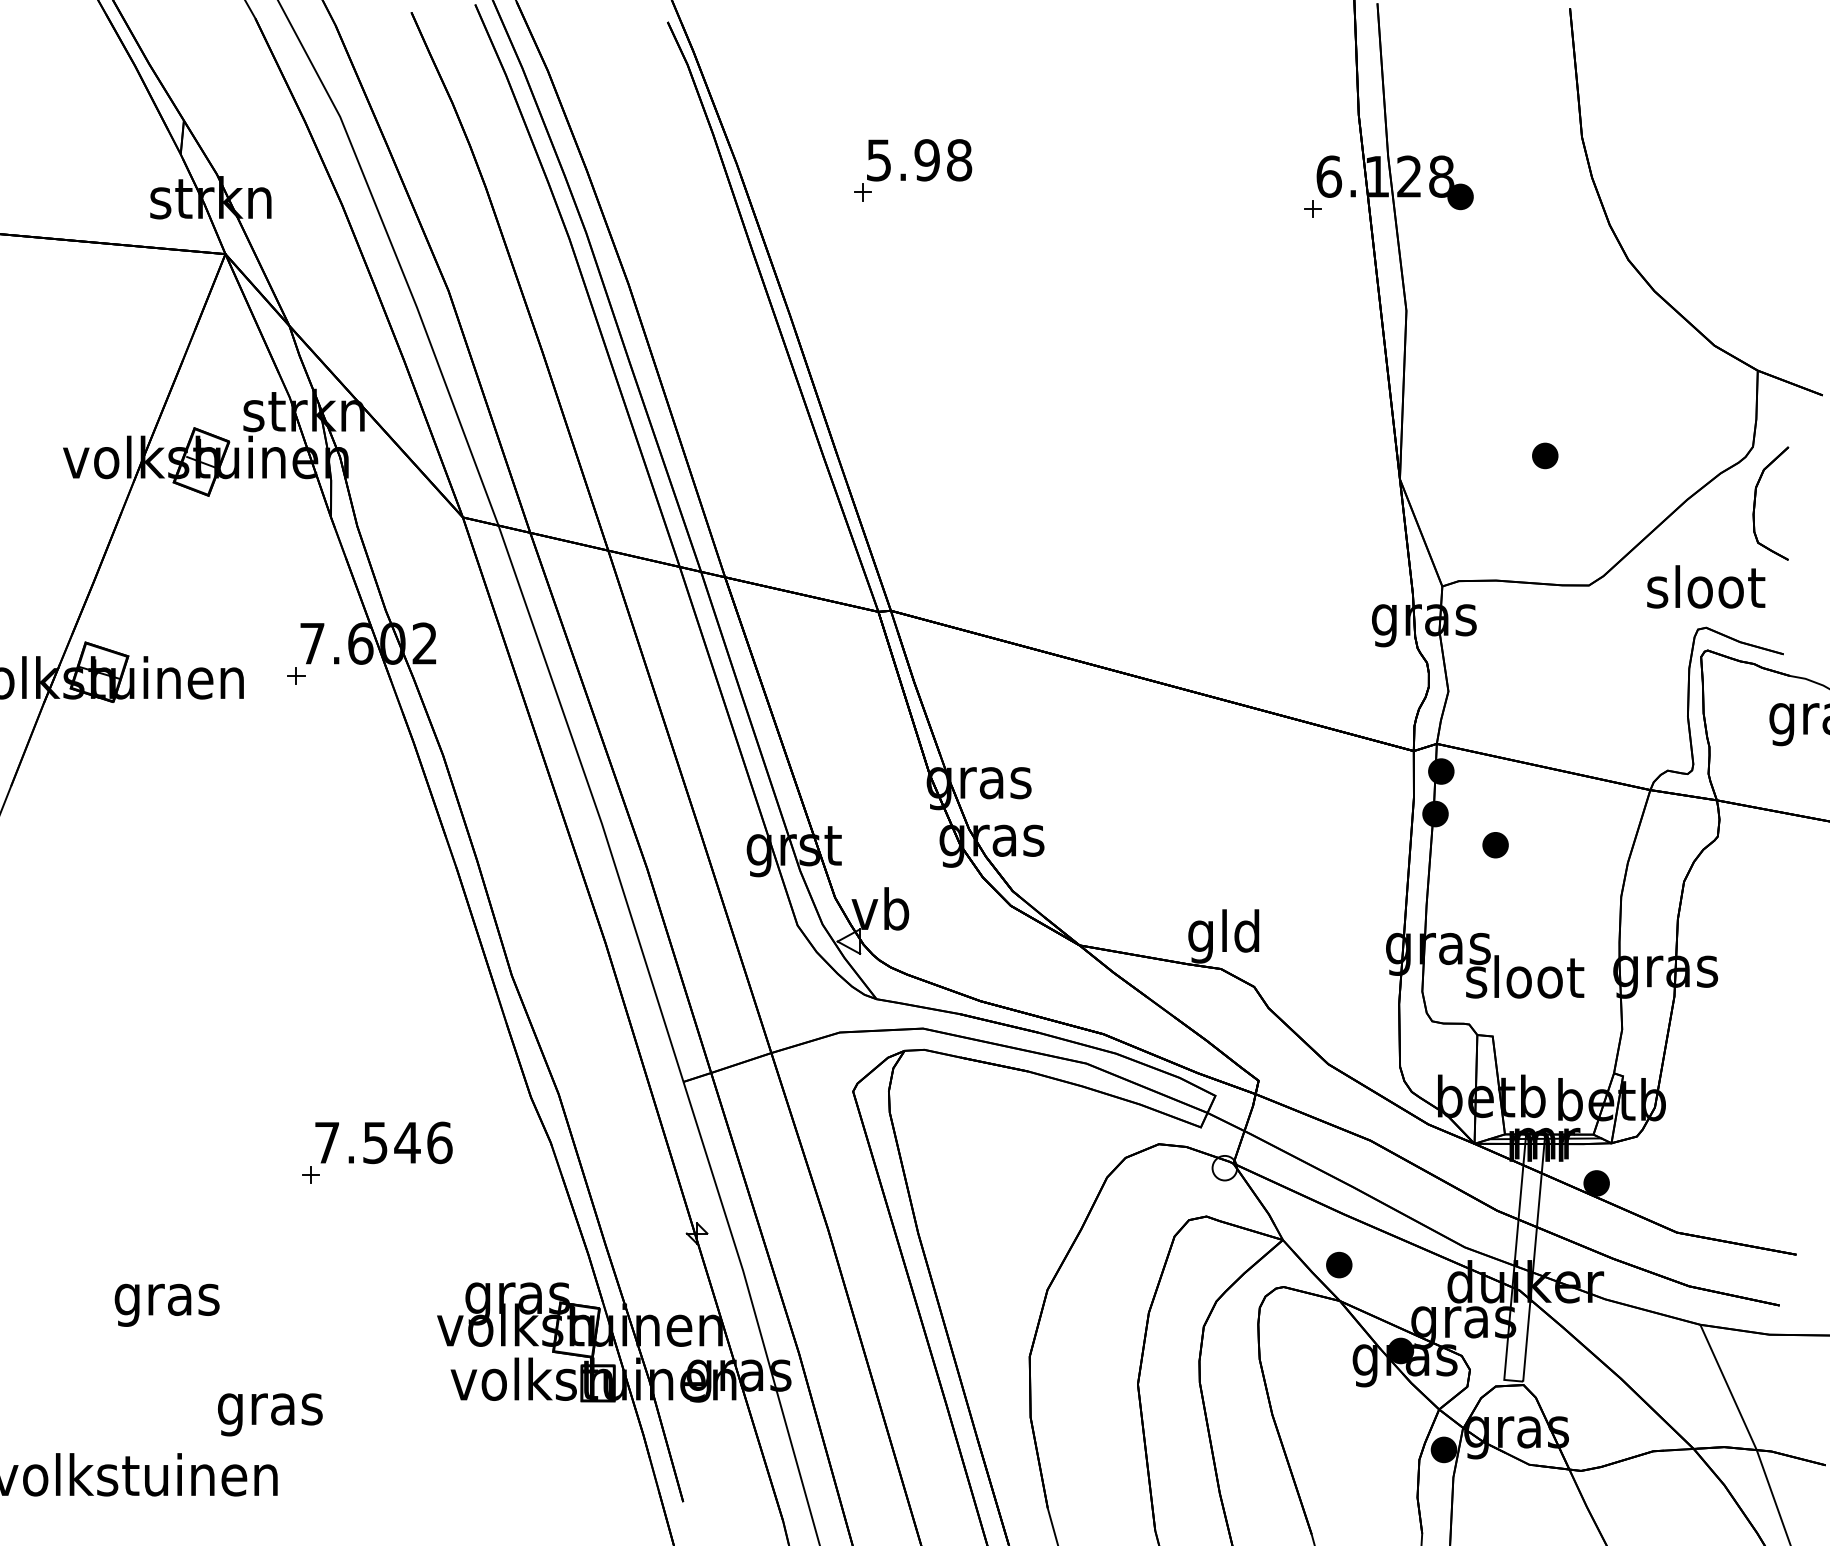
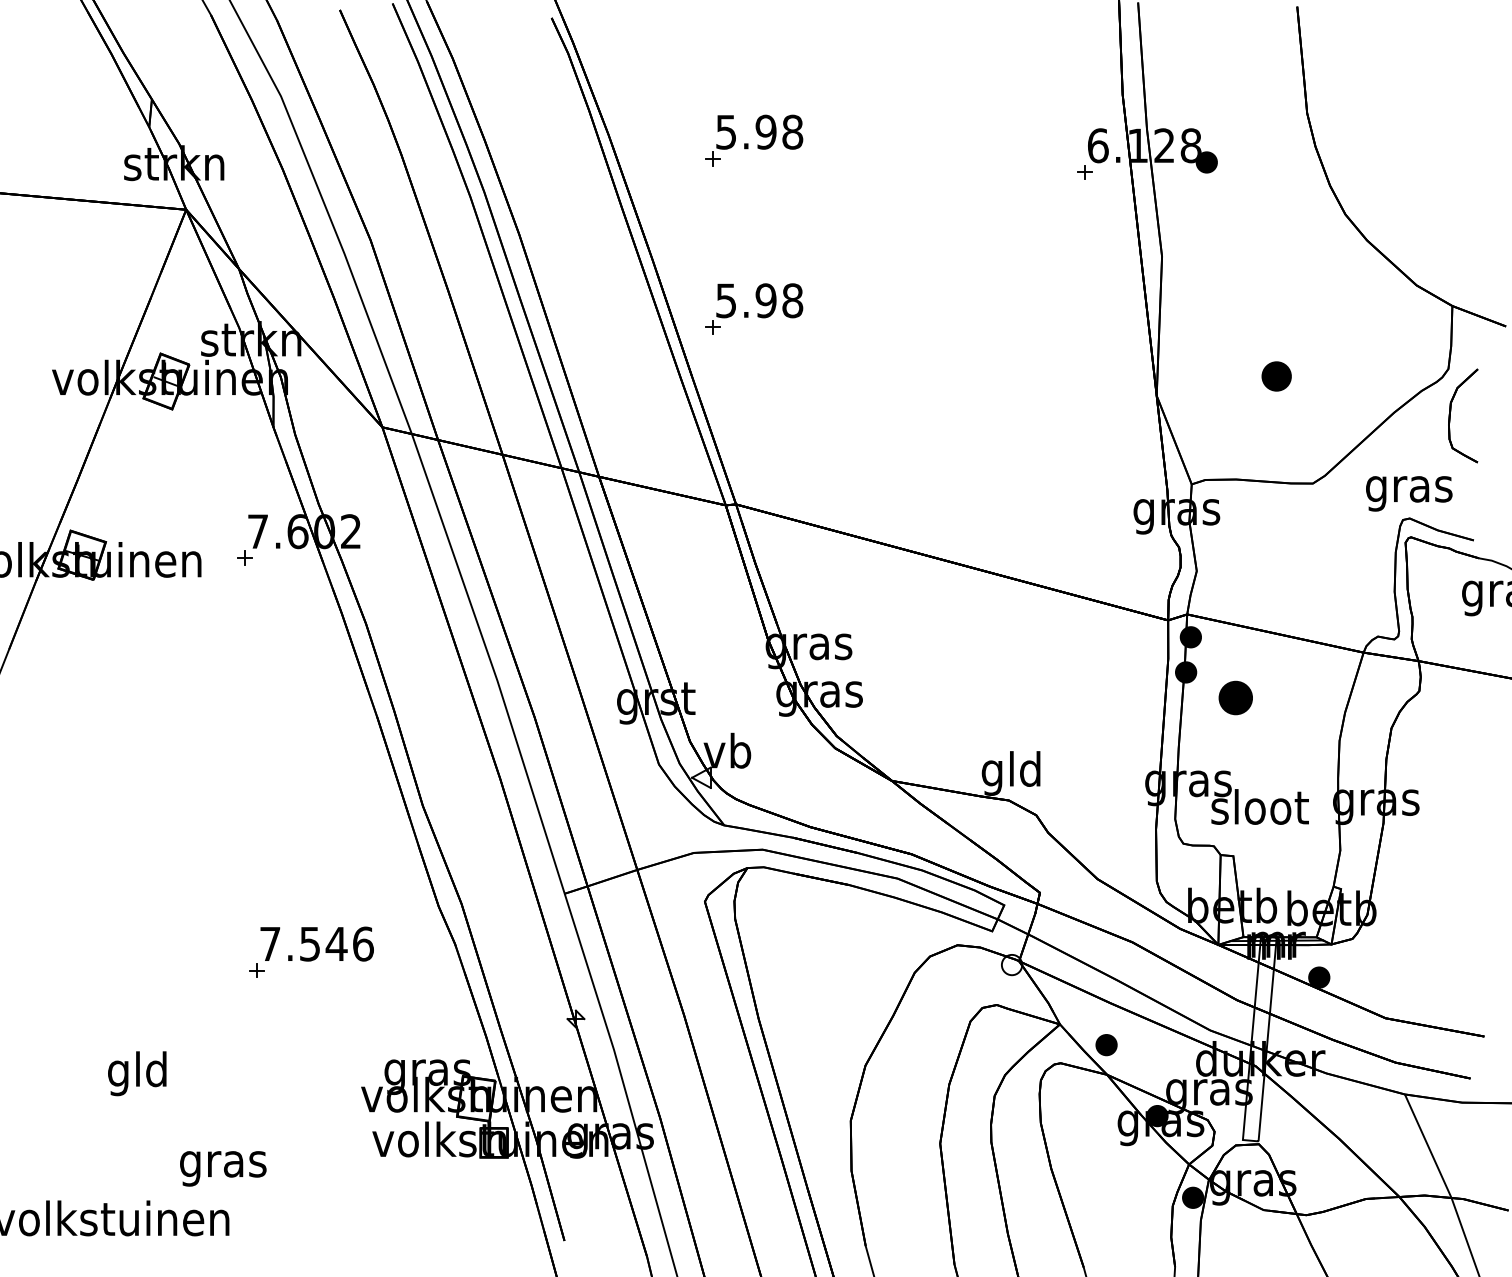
part: (913, 374) -> (754, 309), added
part: (1545, 455) -> (1276, 376), size x1.4
text: (1706, 592) -> (1410, 489), sloot -> gras
part: (1495, 845) -> (1235, 698), size x1.6
text: (166, 1299) -> (137, 1073), gras -> gld

